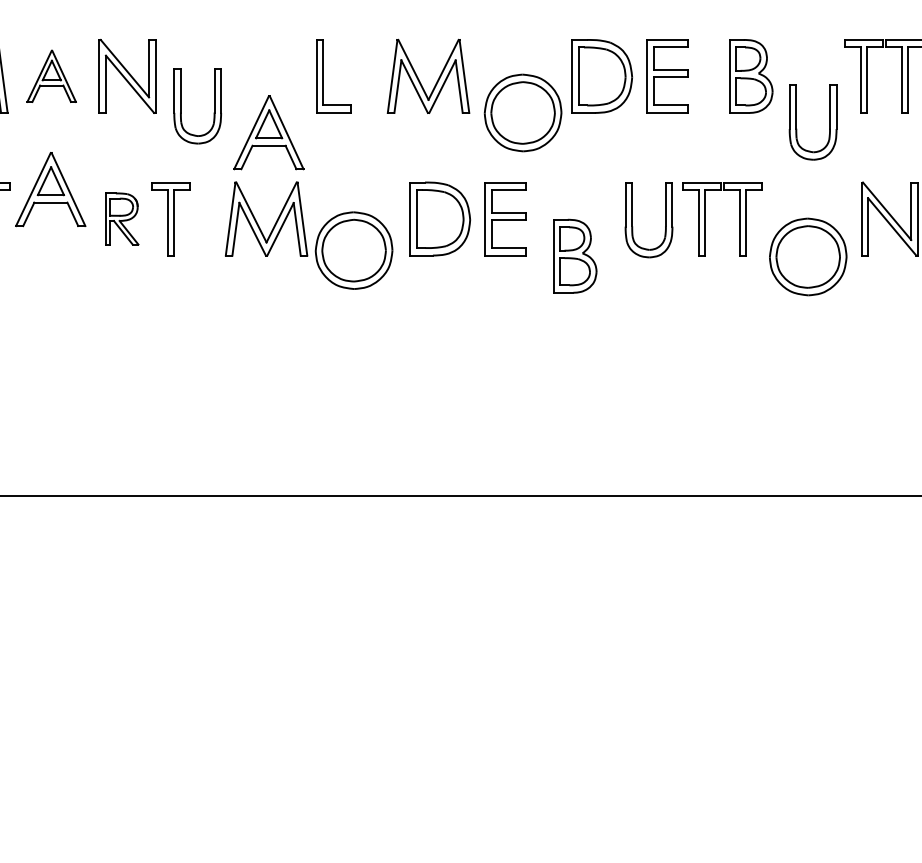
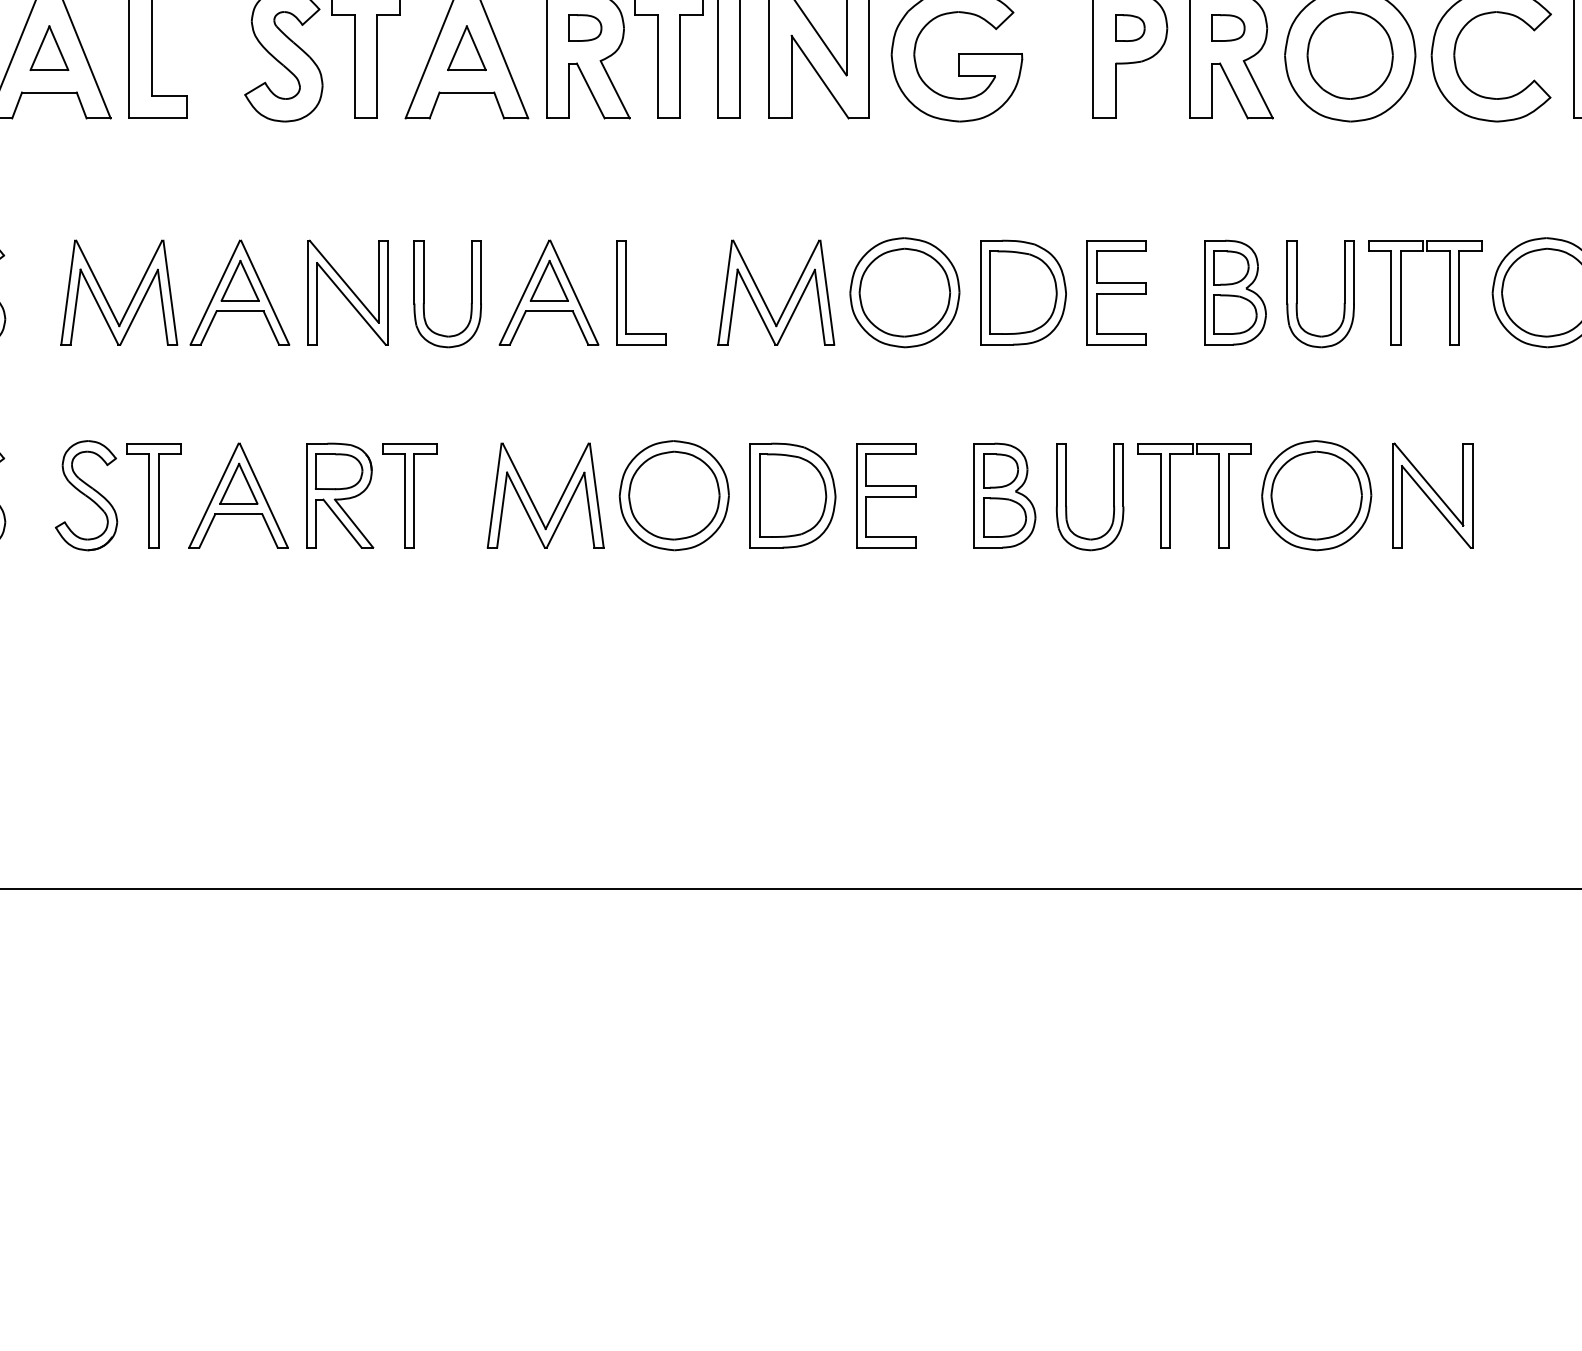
part: (51, 76) -> (239, 292), size x1.43
part: (181, 106) -> (424, 294), moved
part: (522, 112) -> (904, 292), moved
part: (796, 122) -> (1297, 294), moved
part: (268, 132) -> (548, 292), moved
part: (50, 189) -> (238, 495), moved
part: (122, 218) -> (340, 495), size x1.43
part: (353, 250) -> (673, 495), moved
part: (574, 256) -> (1004, 495), moved
part: (808, 256) -> (1316, 495), moved

